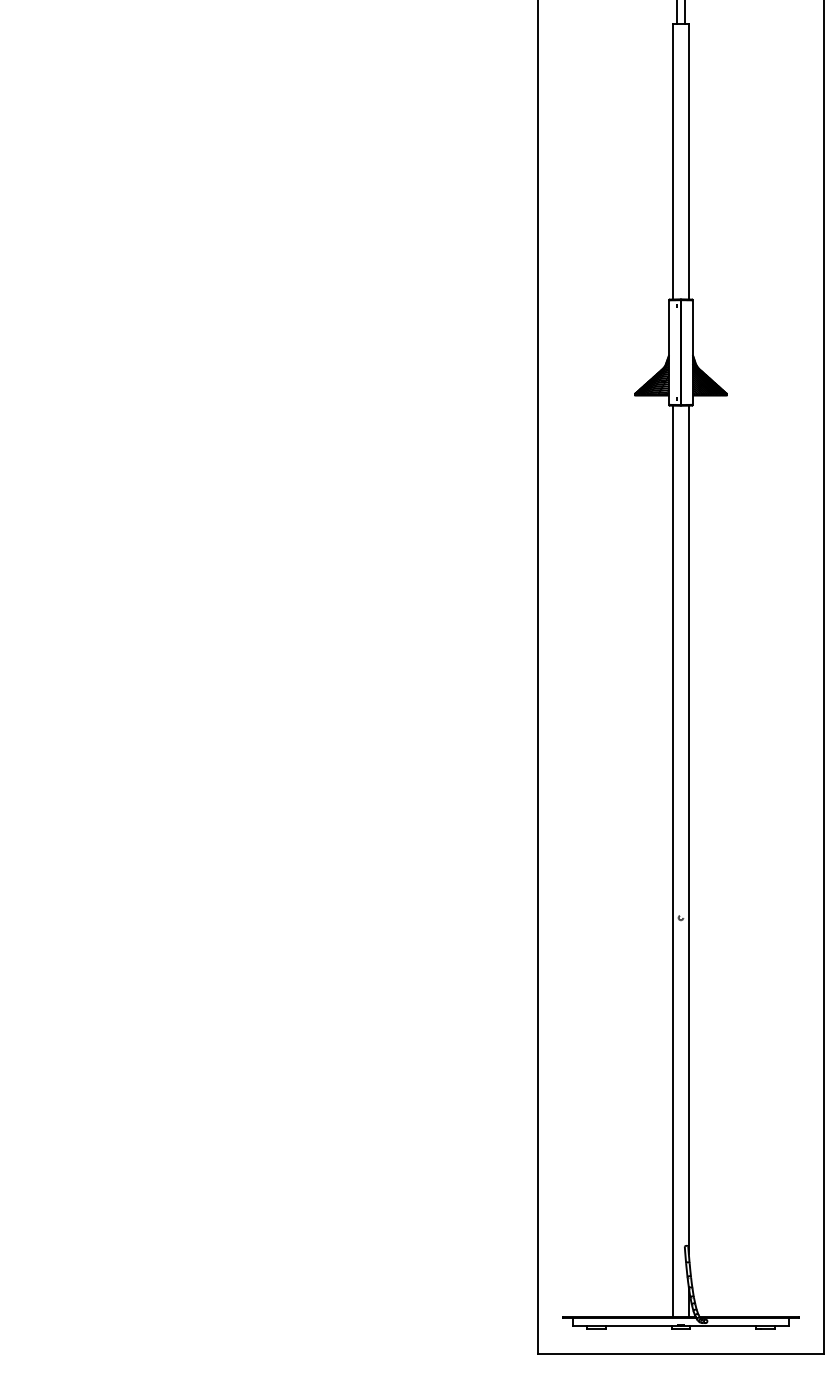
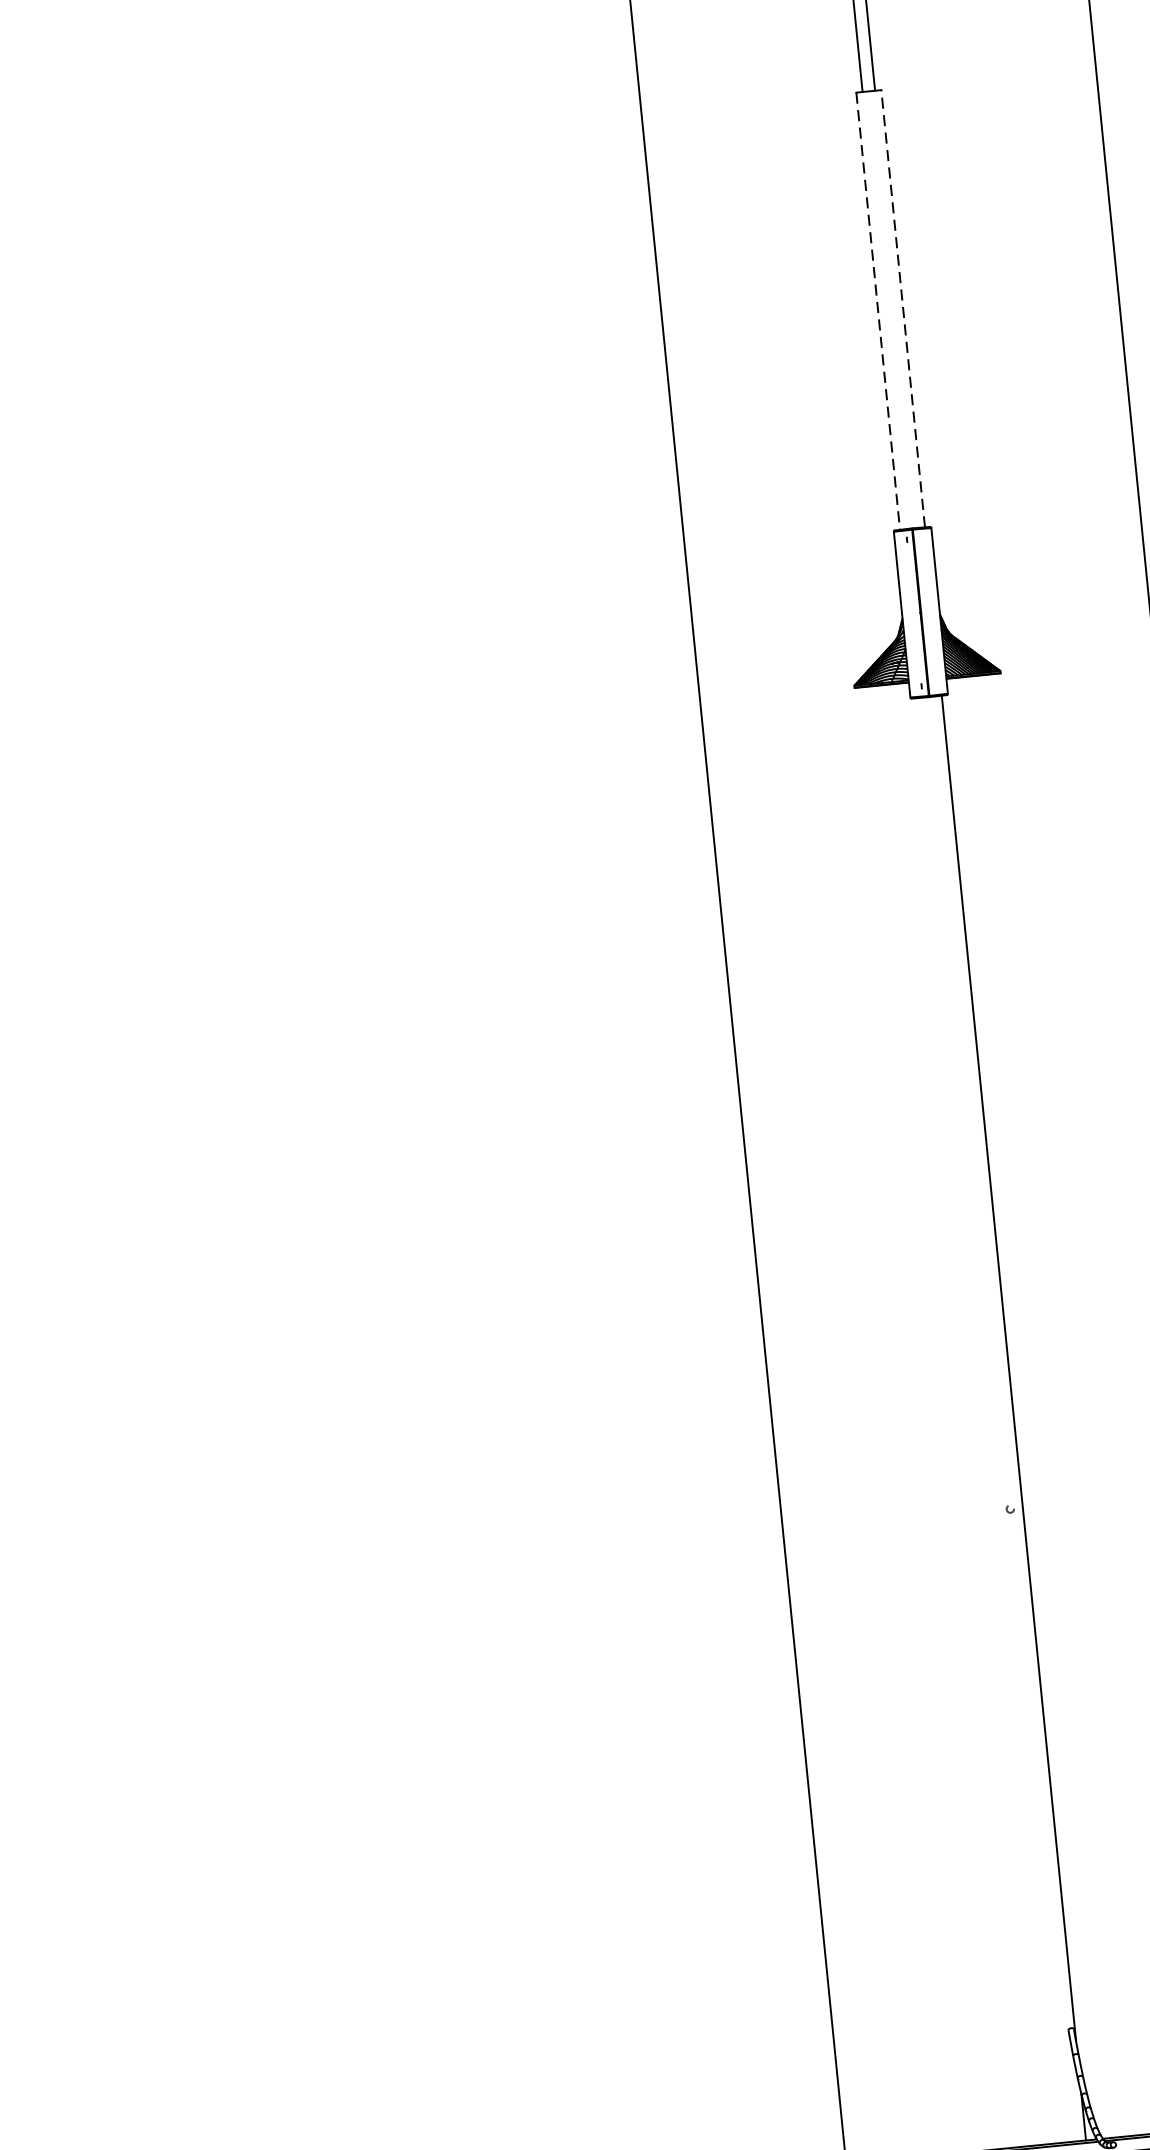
line: (673, 161) -> (878, 310), solid -> dashed
line: (688, 161) -> (902, 308), solid -> dashed
line: (673, 860) -> (989, 1419), removed

